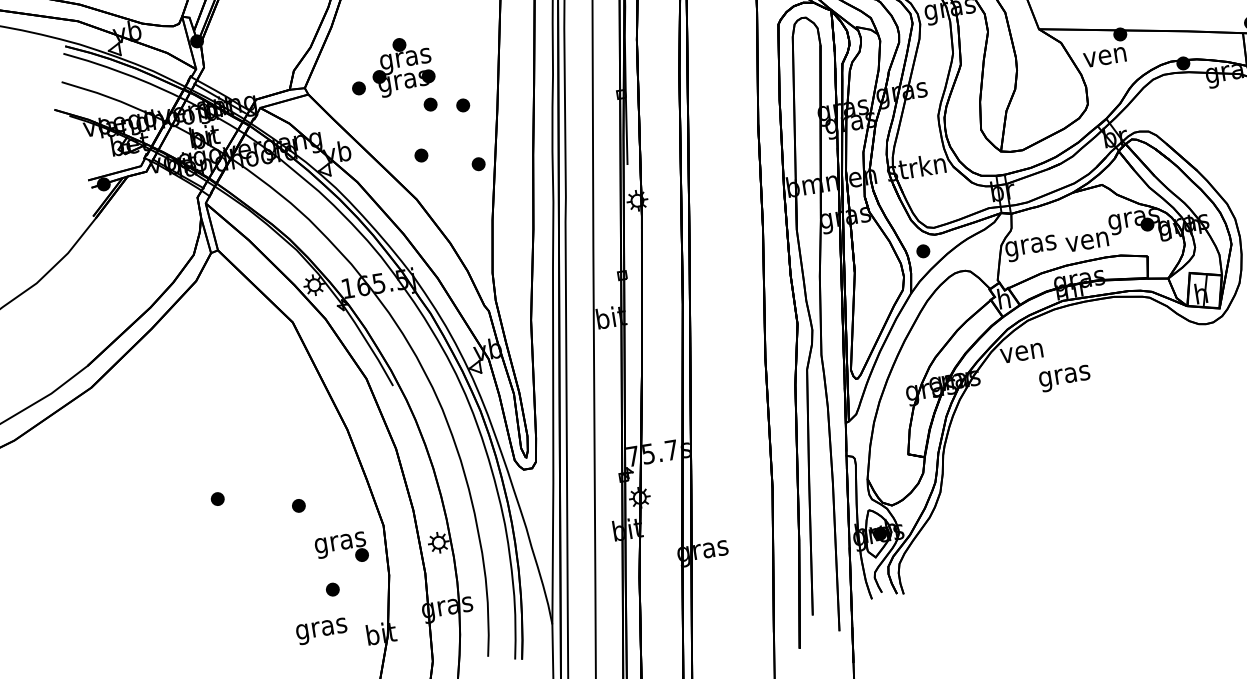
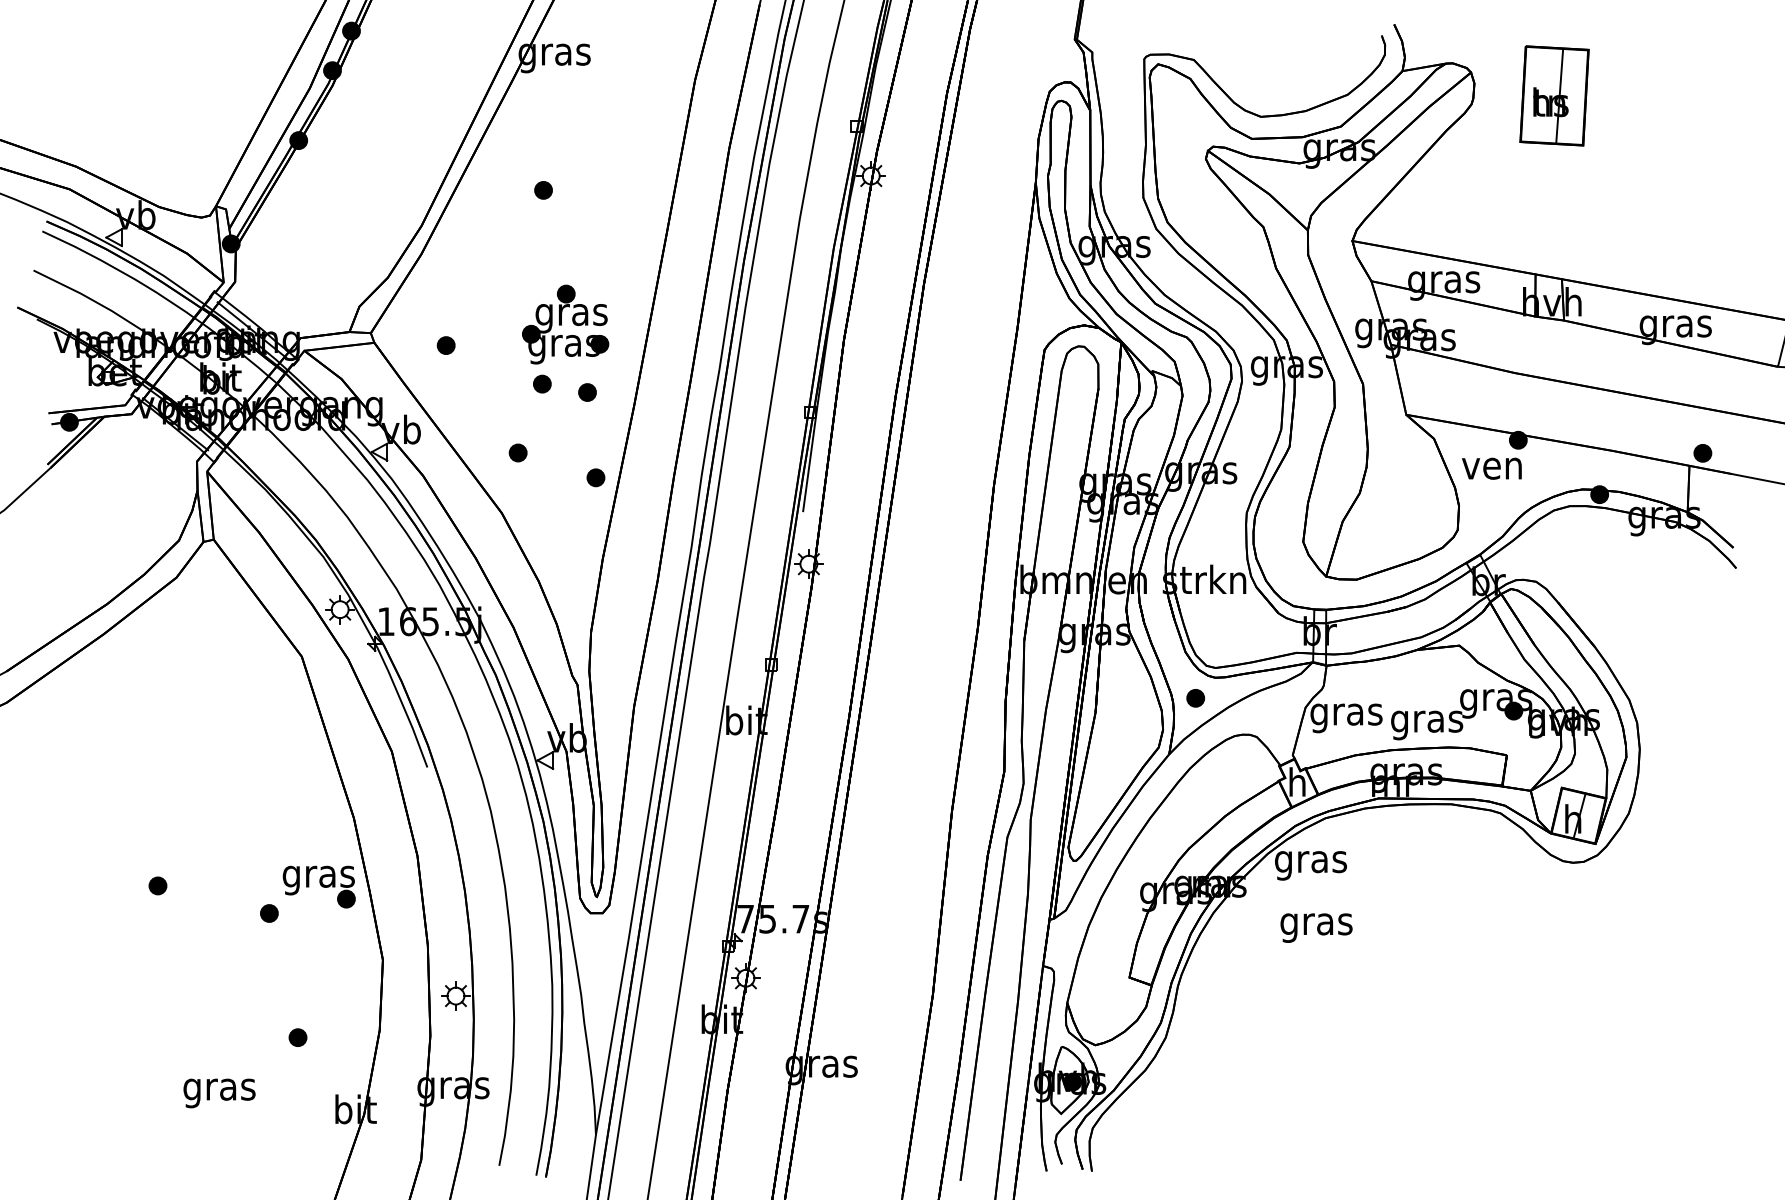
part: (402, 66) -> (565, 324), moved
text: (1088, 244) -> (1427, 725), ven -> gras
text: (1023, 355) -> (1311, 865), ven -> gras
text: (1064, 378) -> (1316, 927), moved
part: (341, 549) -> (318, 886), moved
text: (321, 631) -> (219, 1093), moved

